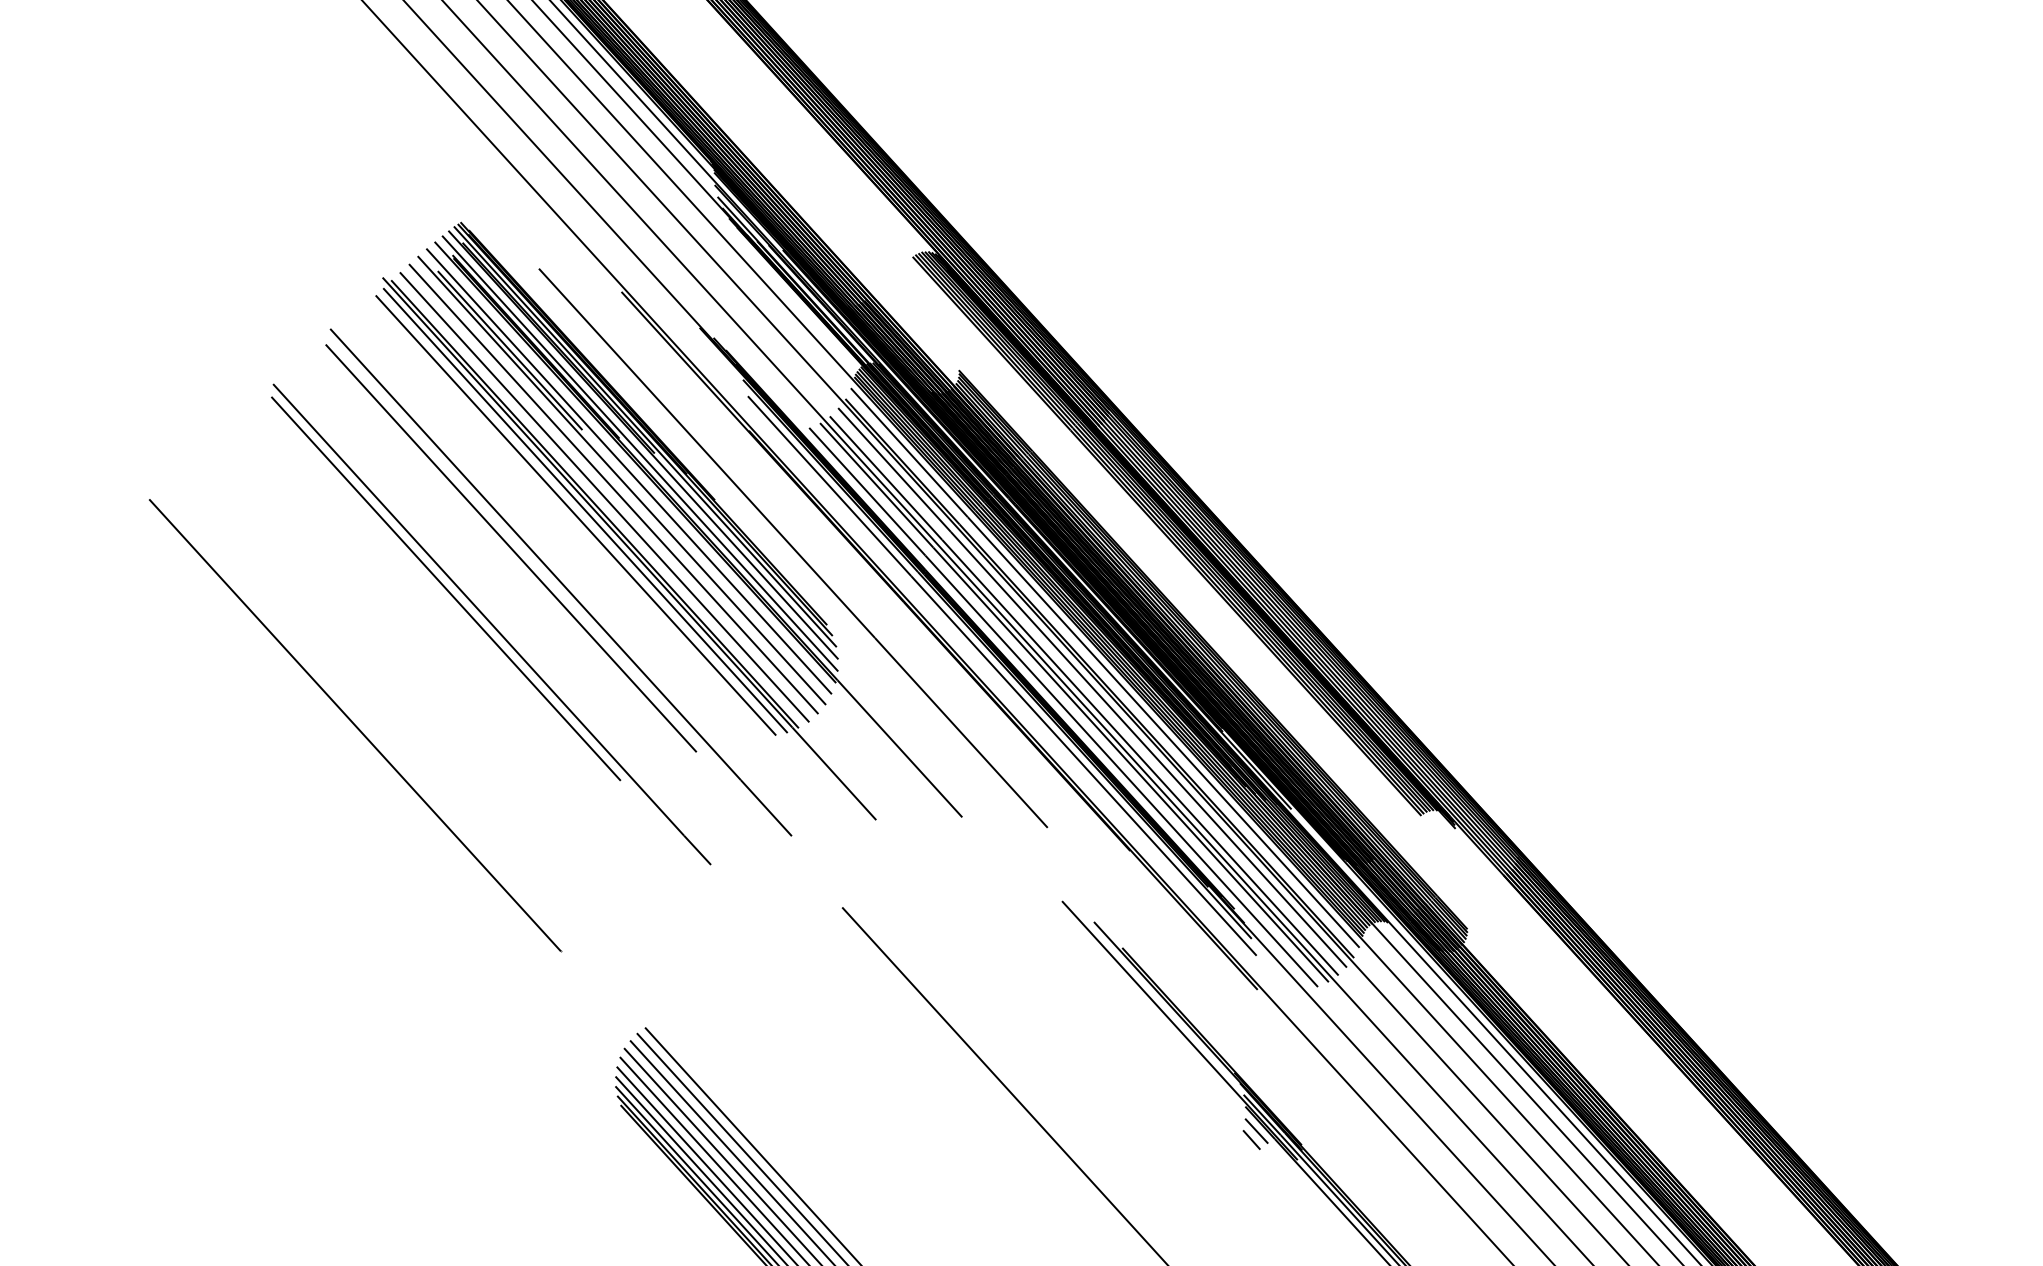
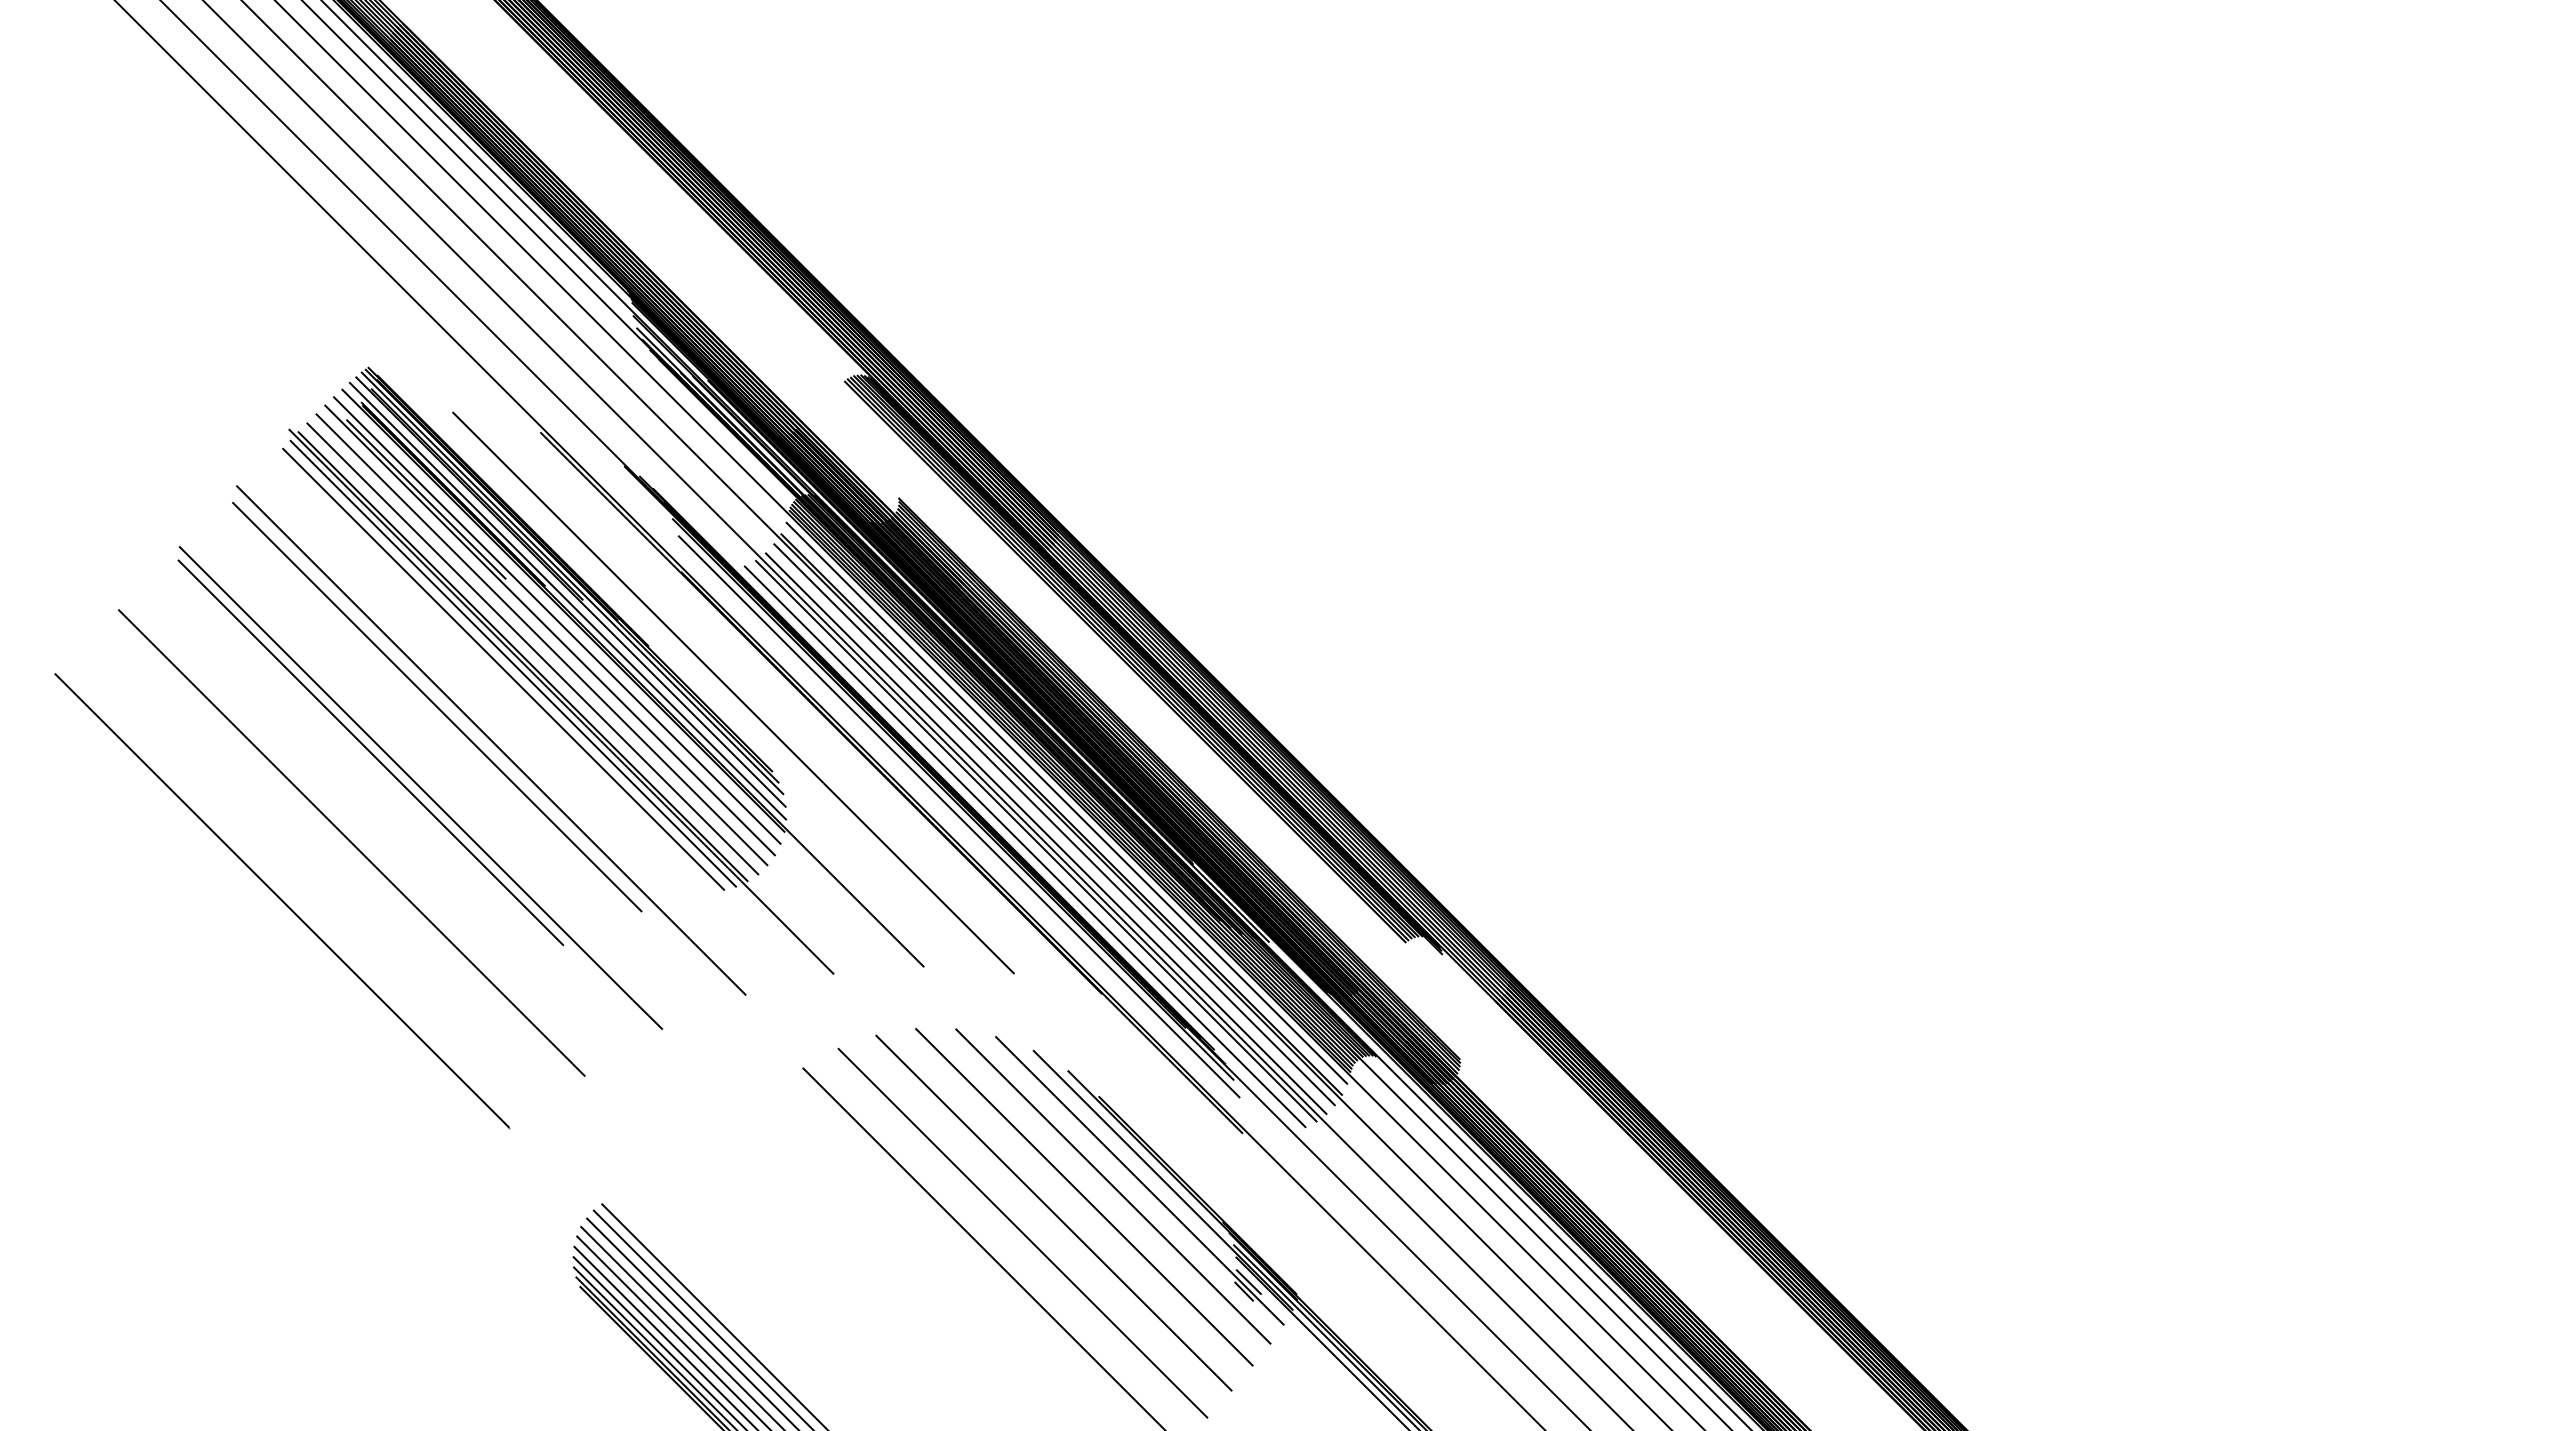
line: (423, 673) -> (351, 842), added
line: (1157, 1029) -> (1139, 1180), added
line: (1132, 1034) -> (1113, 1186), added
line: (1104, 1043) -> (1084, 1197), added
line: (1074, 1057) -> (1053, 1213), added
line: (1043, 1074) -> (1022, 1233), added

